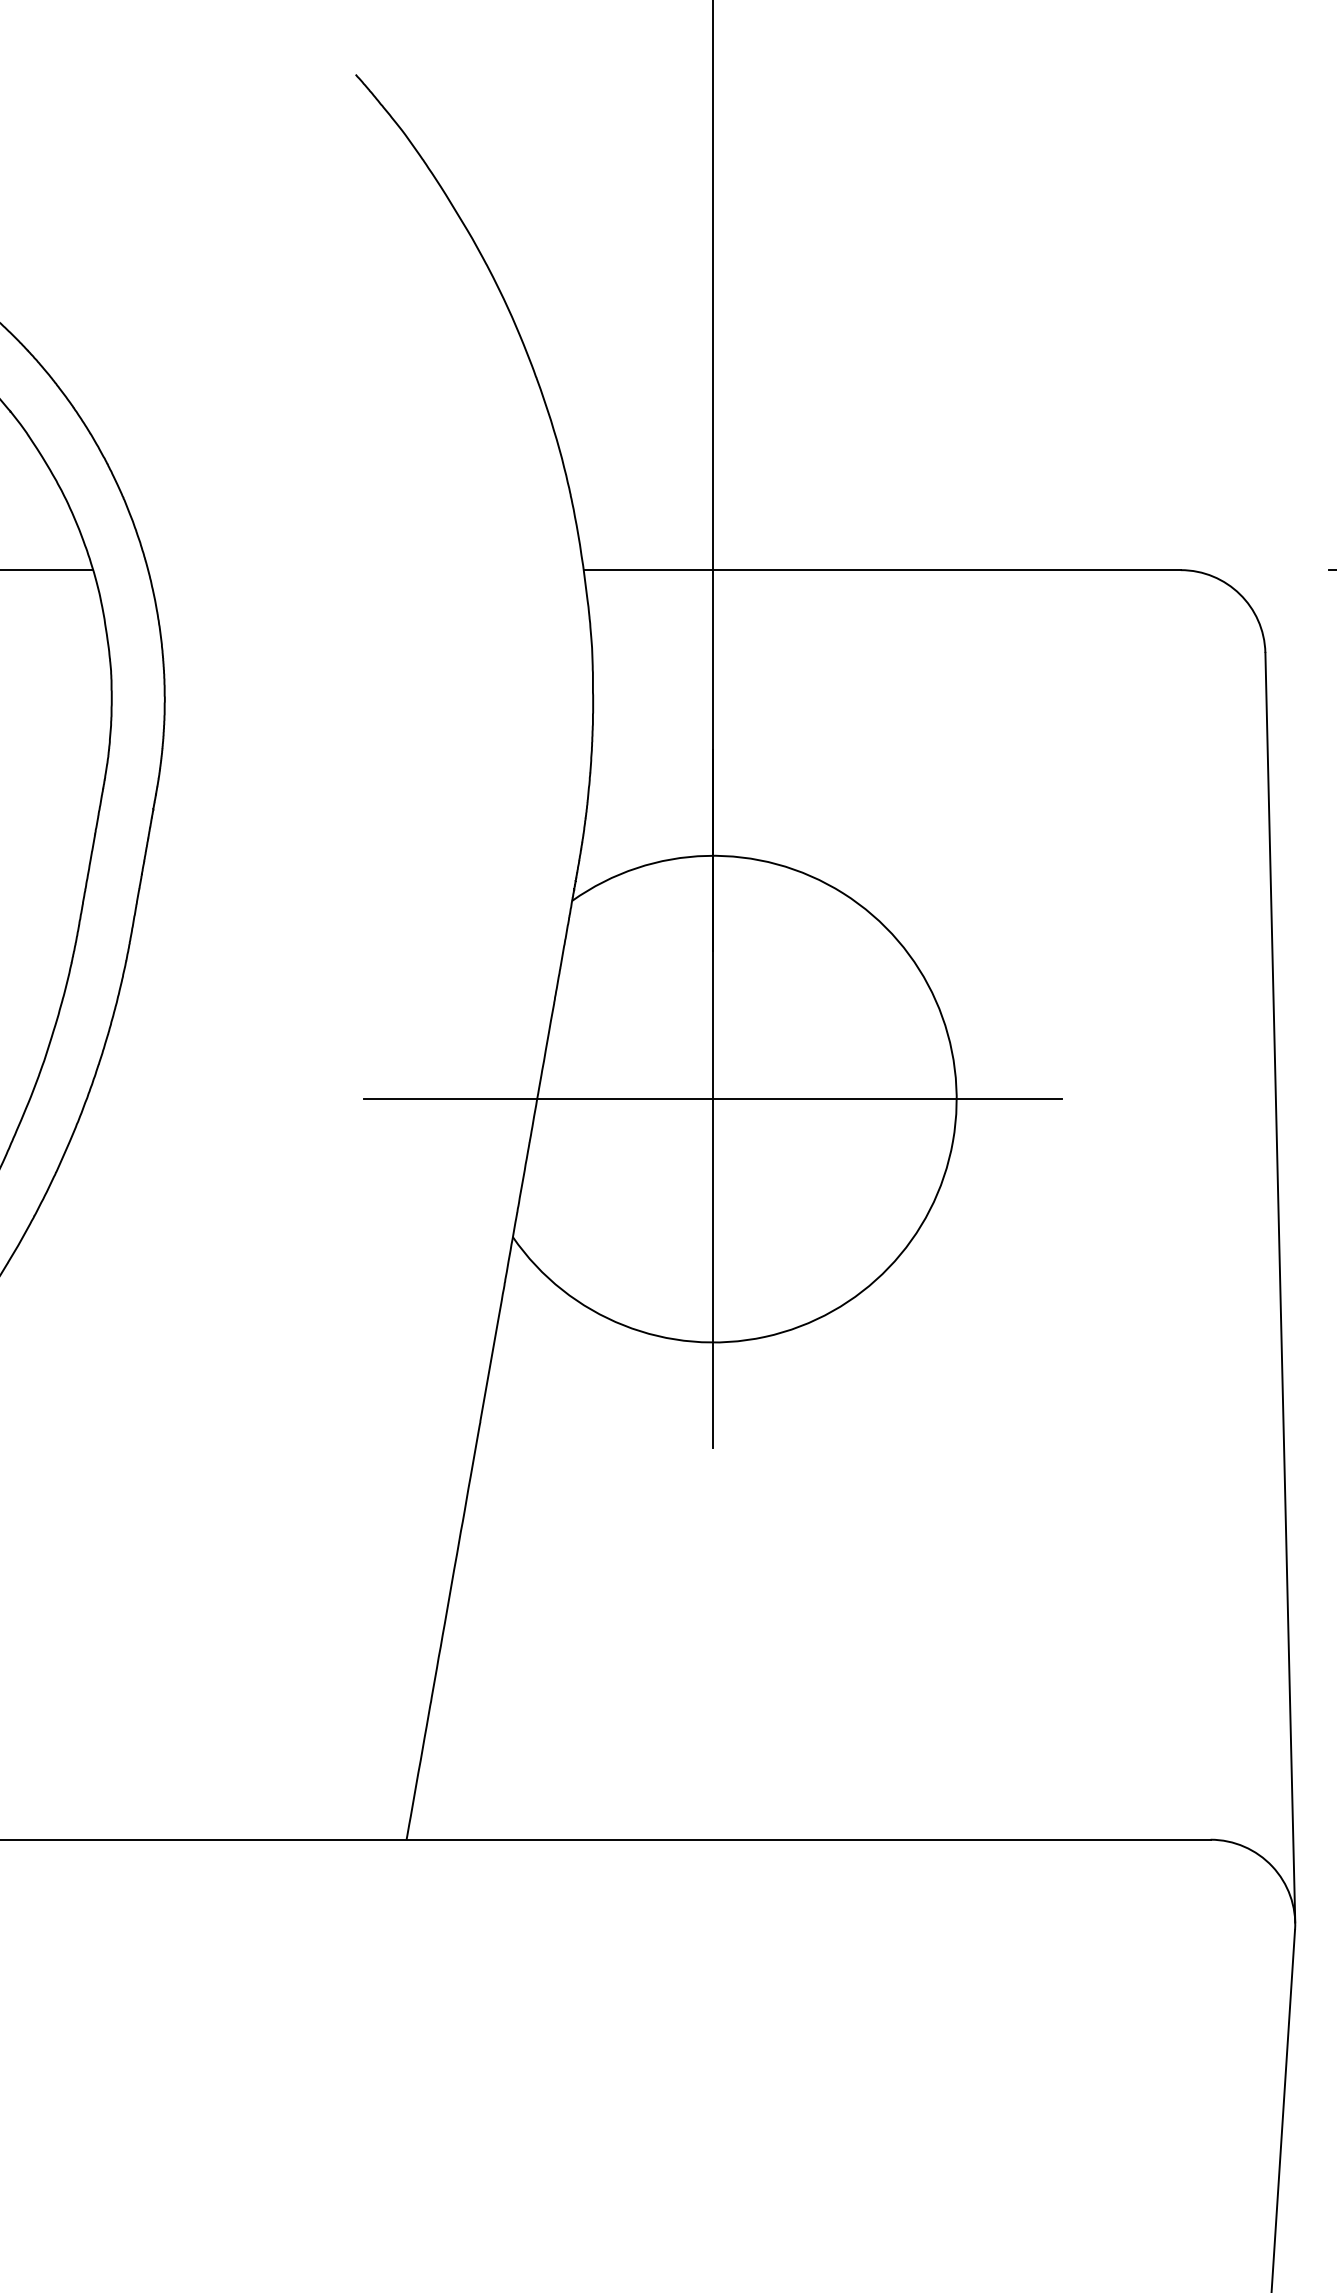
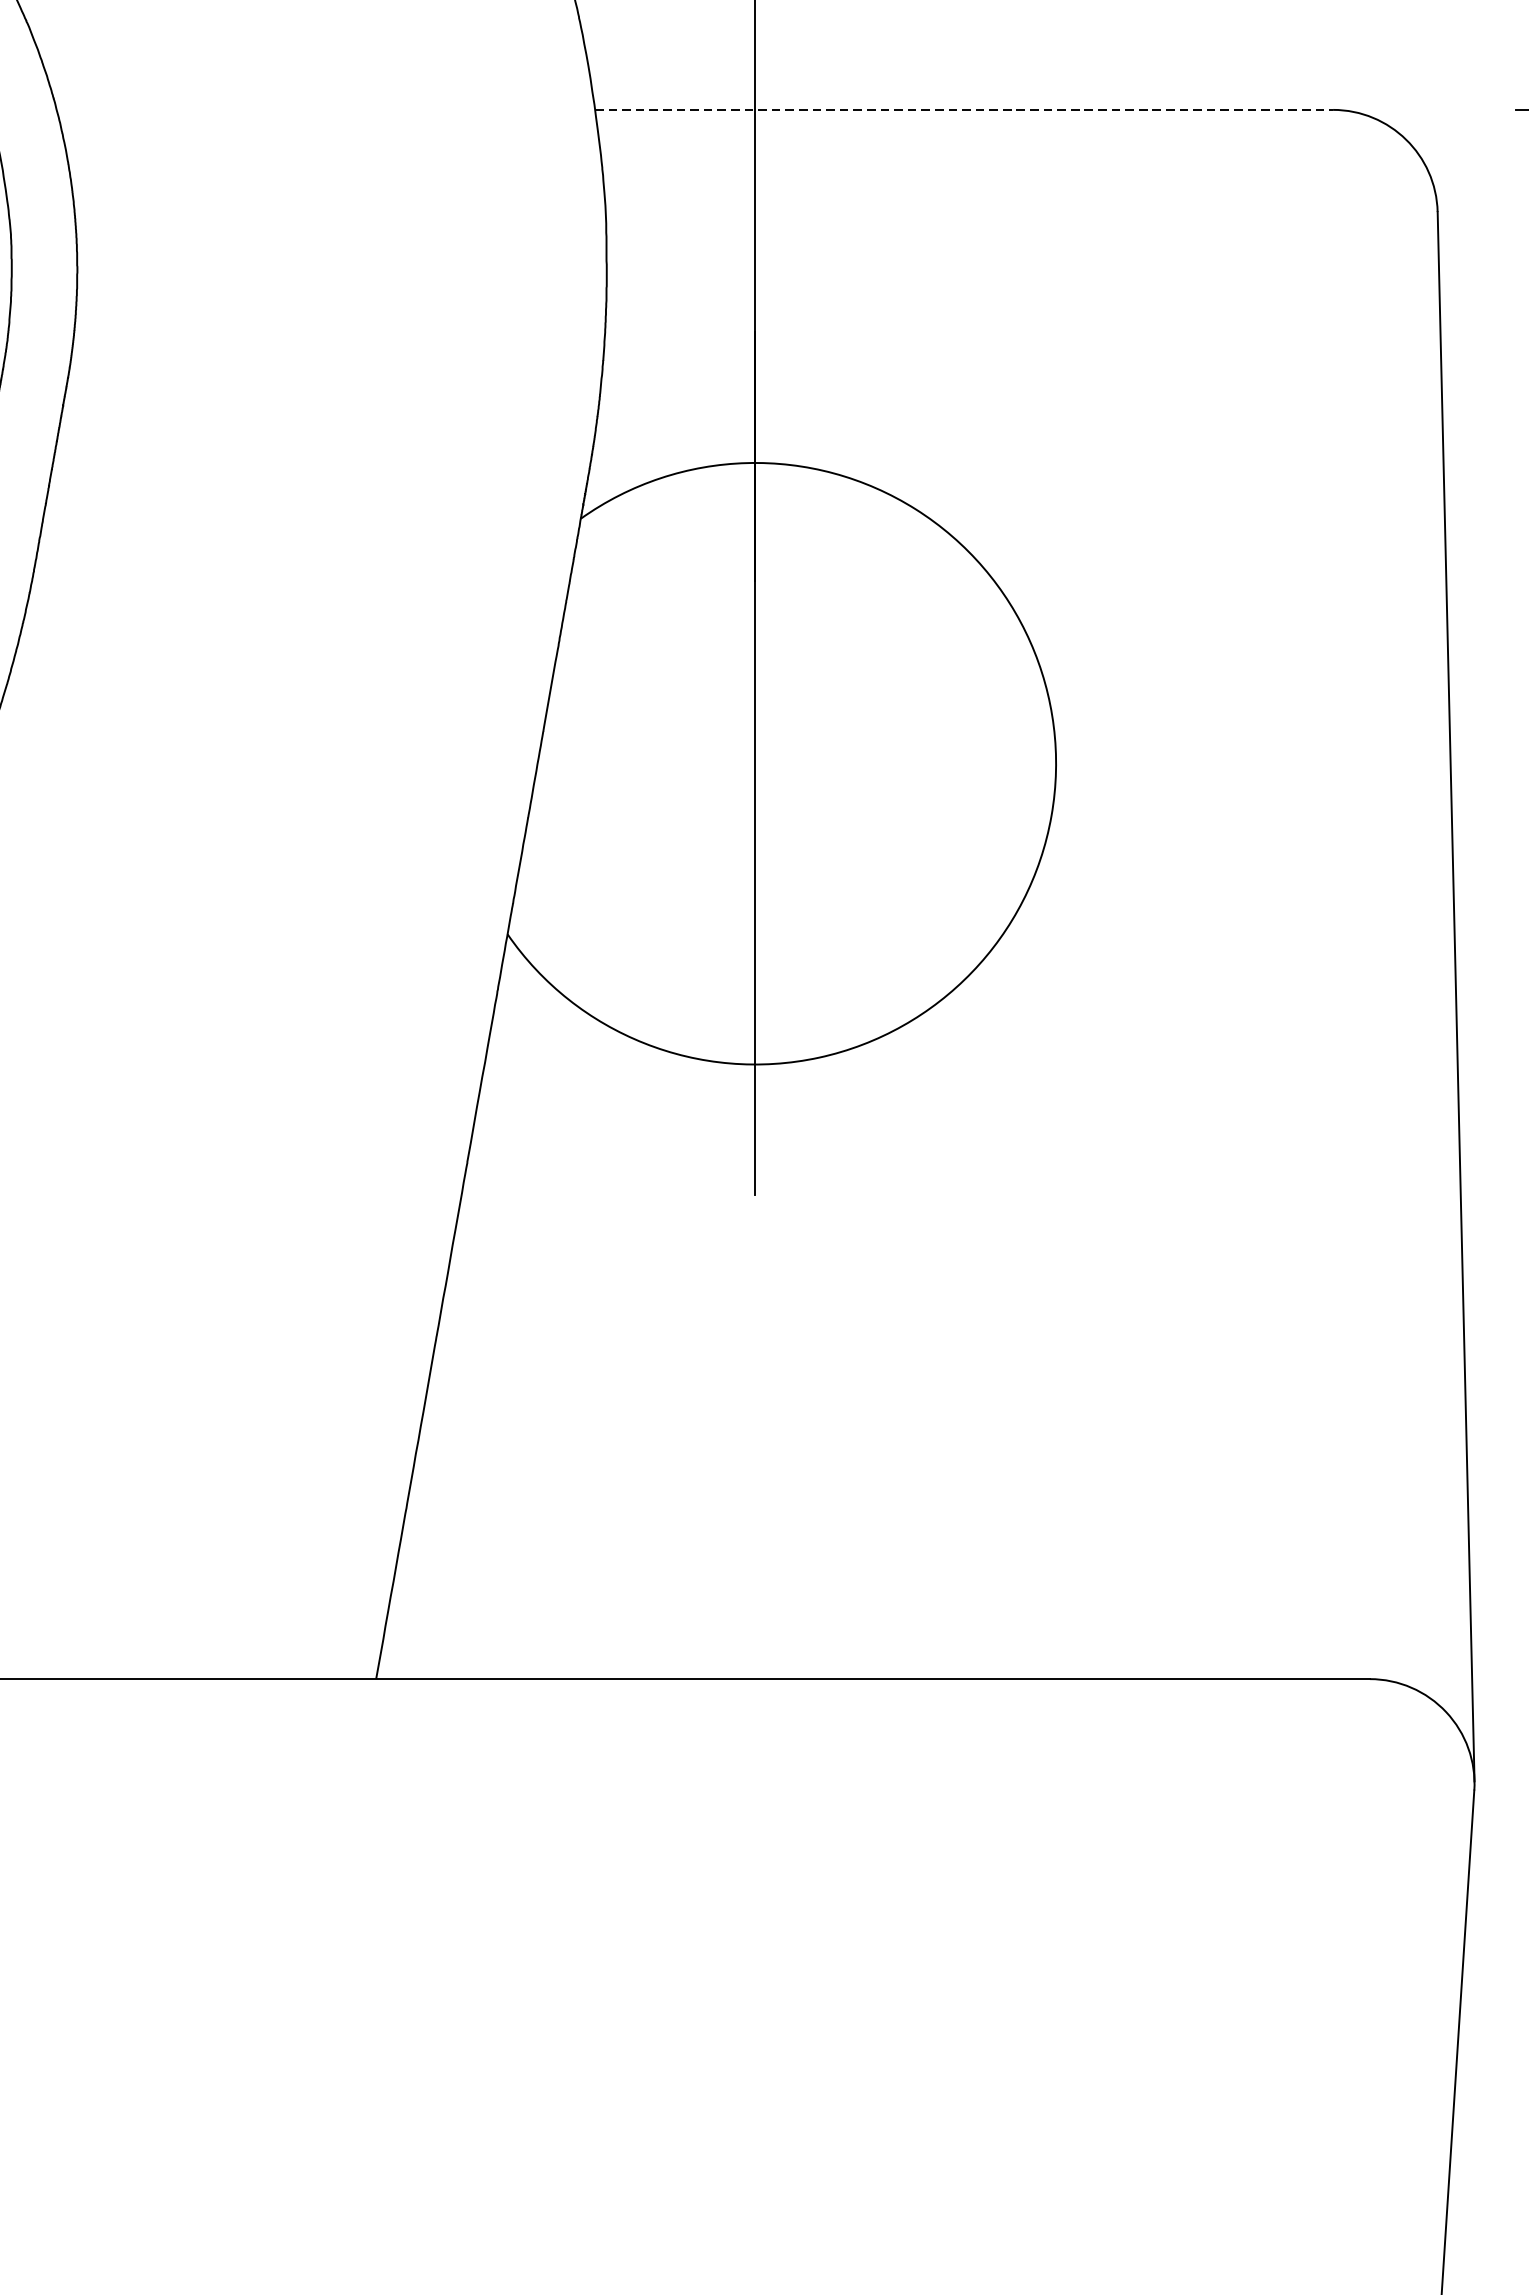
line: (882, 570) -> (964, 110), solid -> dashed
line: (713, 1099) -> (755, 764), removed

